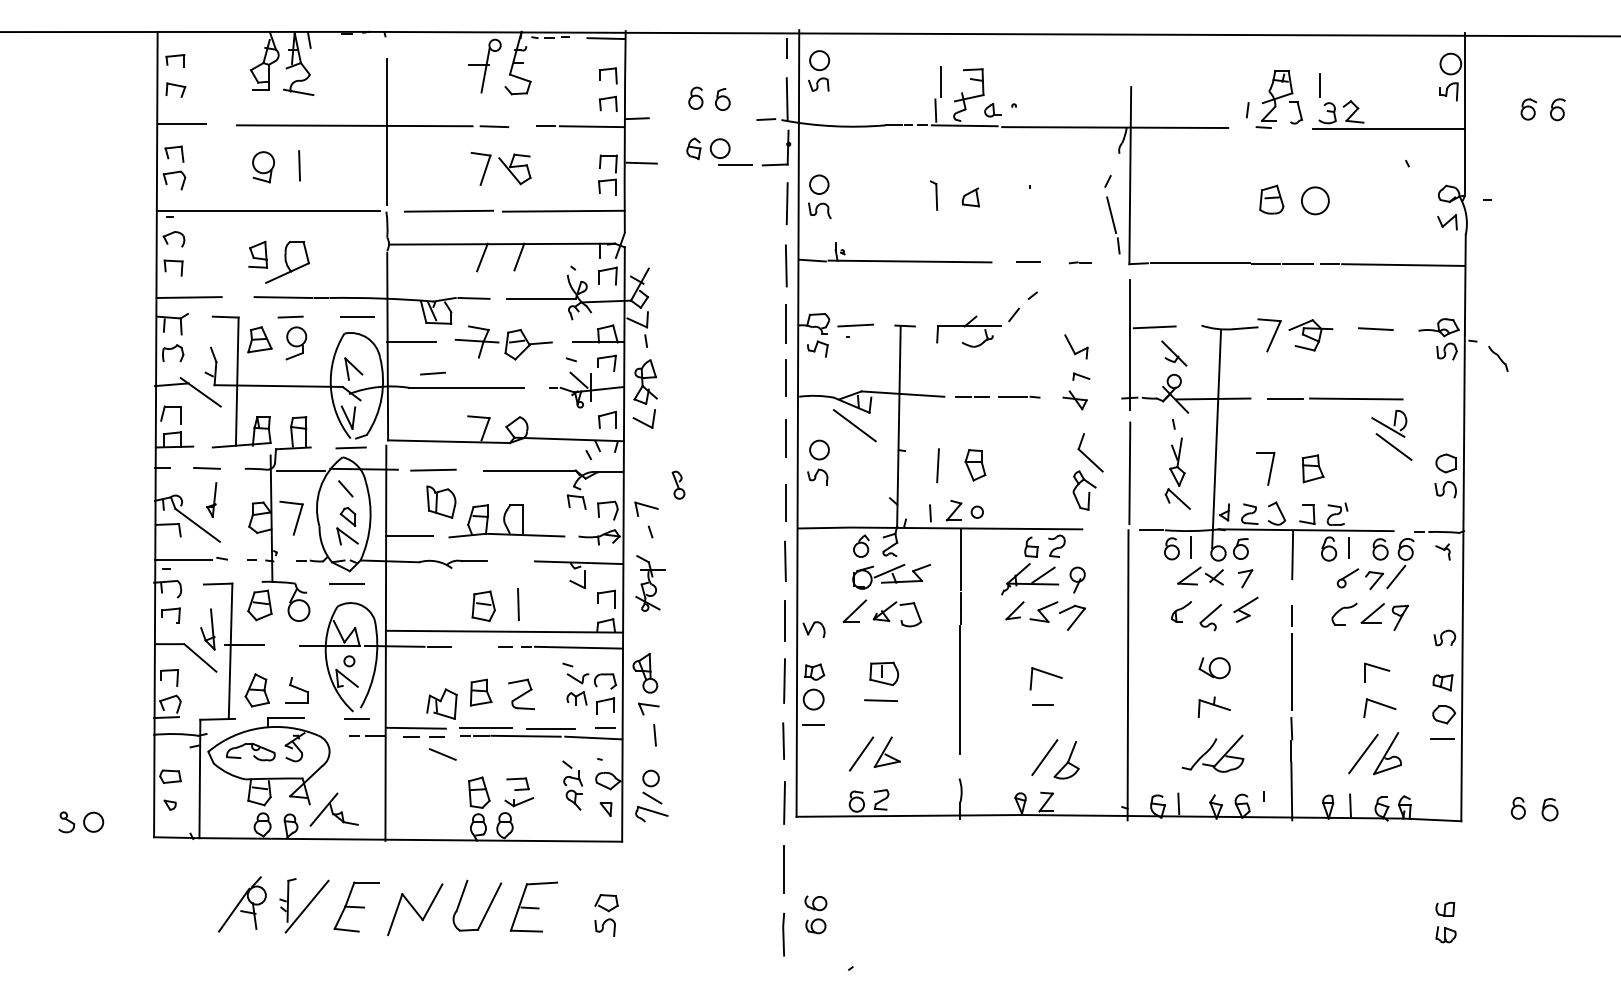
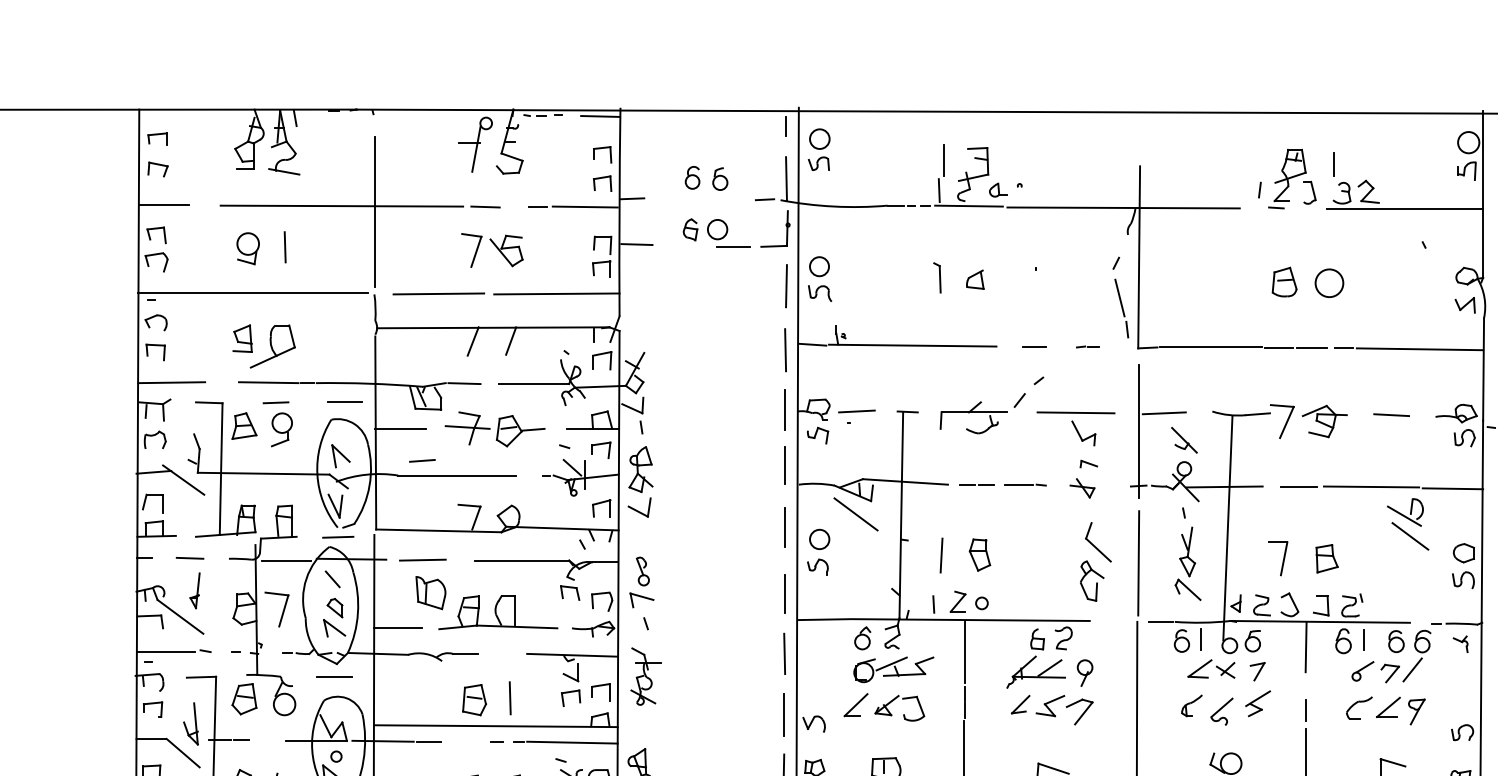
line: (1068, 326) -> (1075, 412), added
line: (1435, 400) -> (1452, 488), added
part: (678, 484) -> (642, 570), moved
part: (577, 604) -> (570, 698), added

